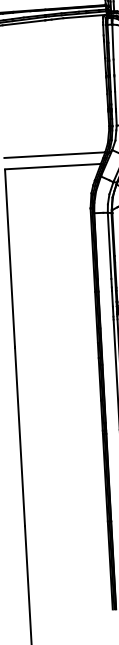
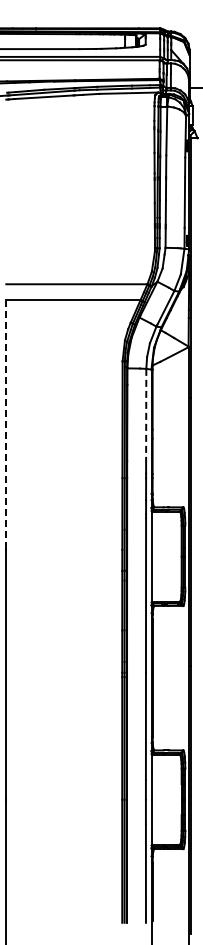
line: (109, 246) -> (146, 415), solid -> dashed
line: (10, 258) -> (6, 424), solid -> dashed

